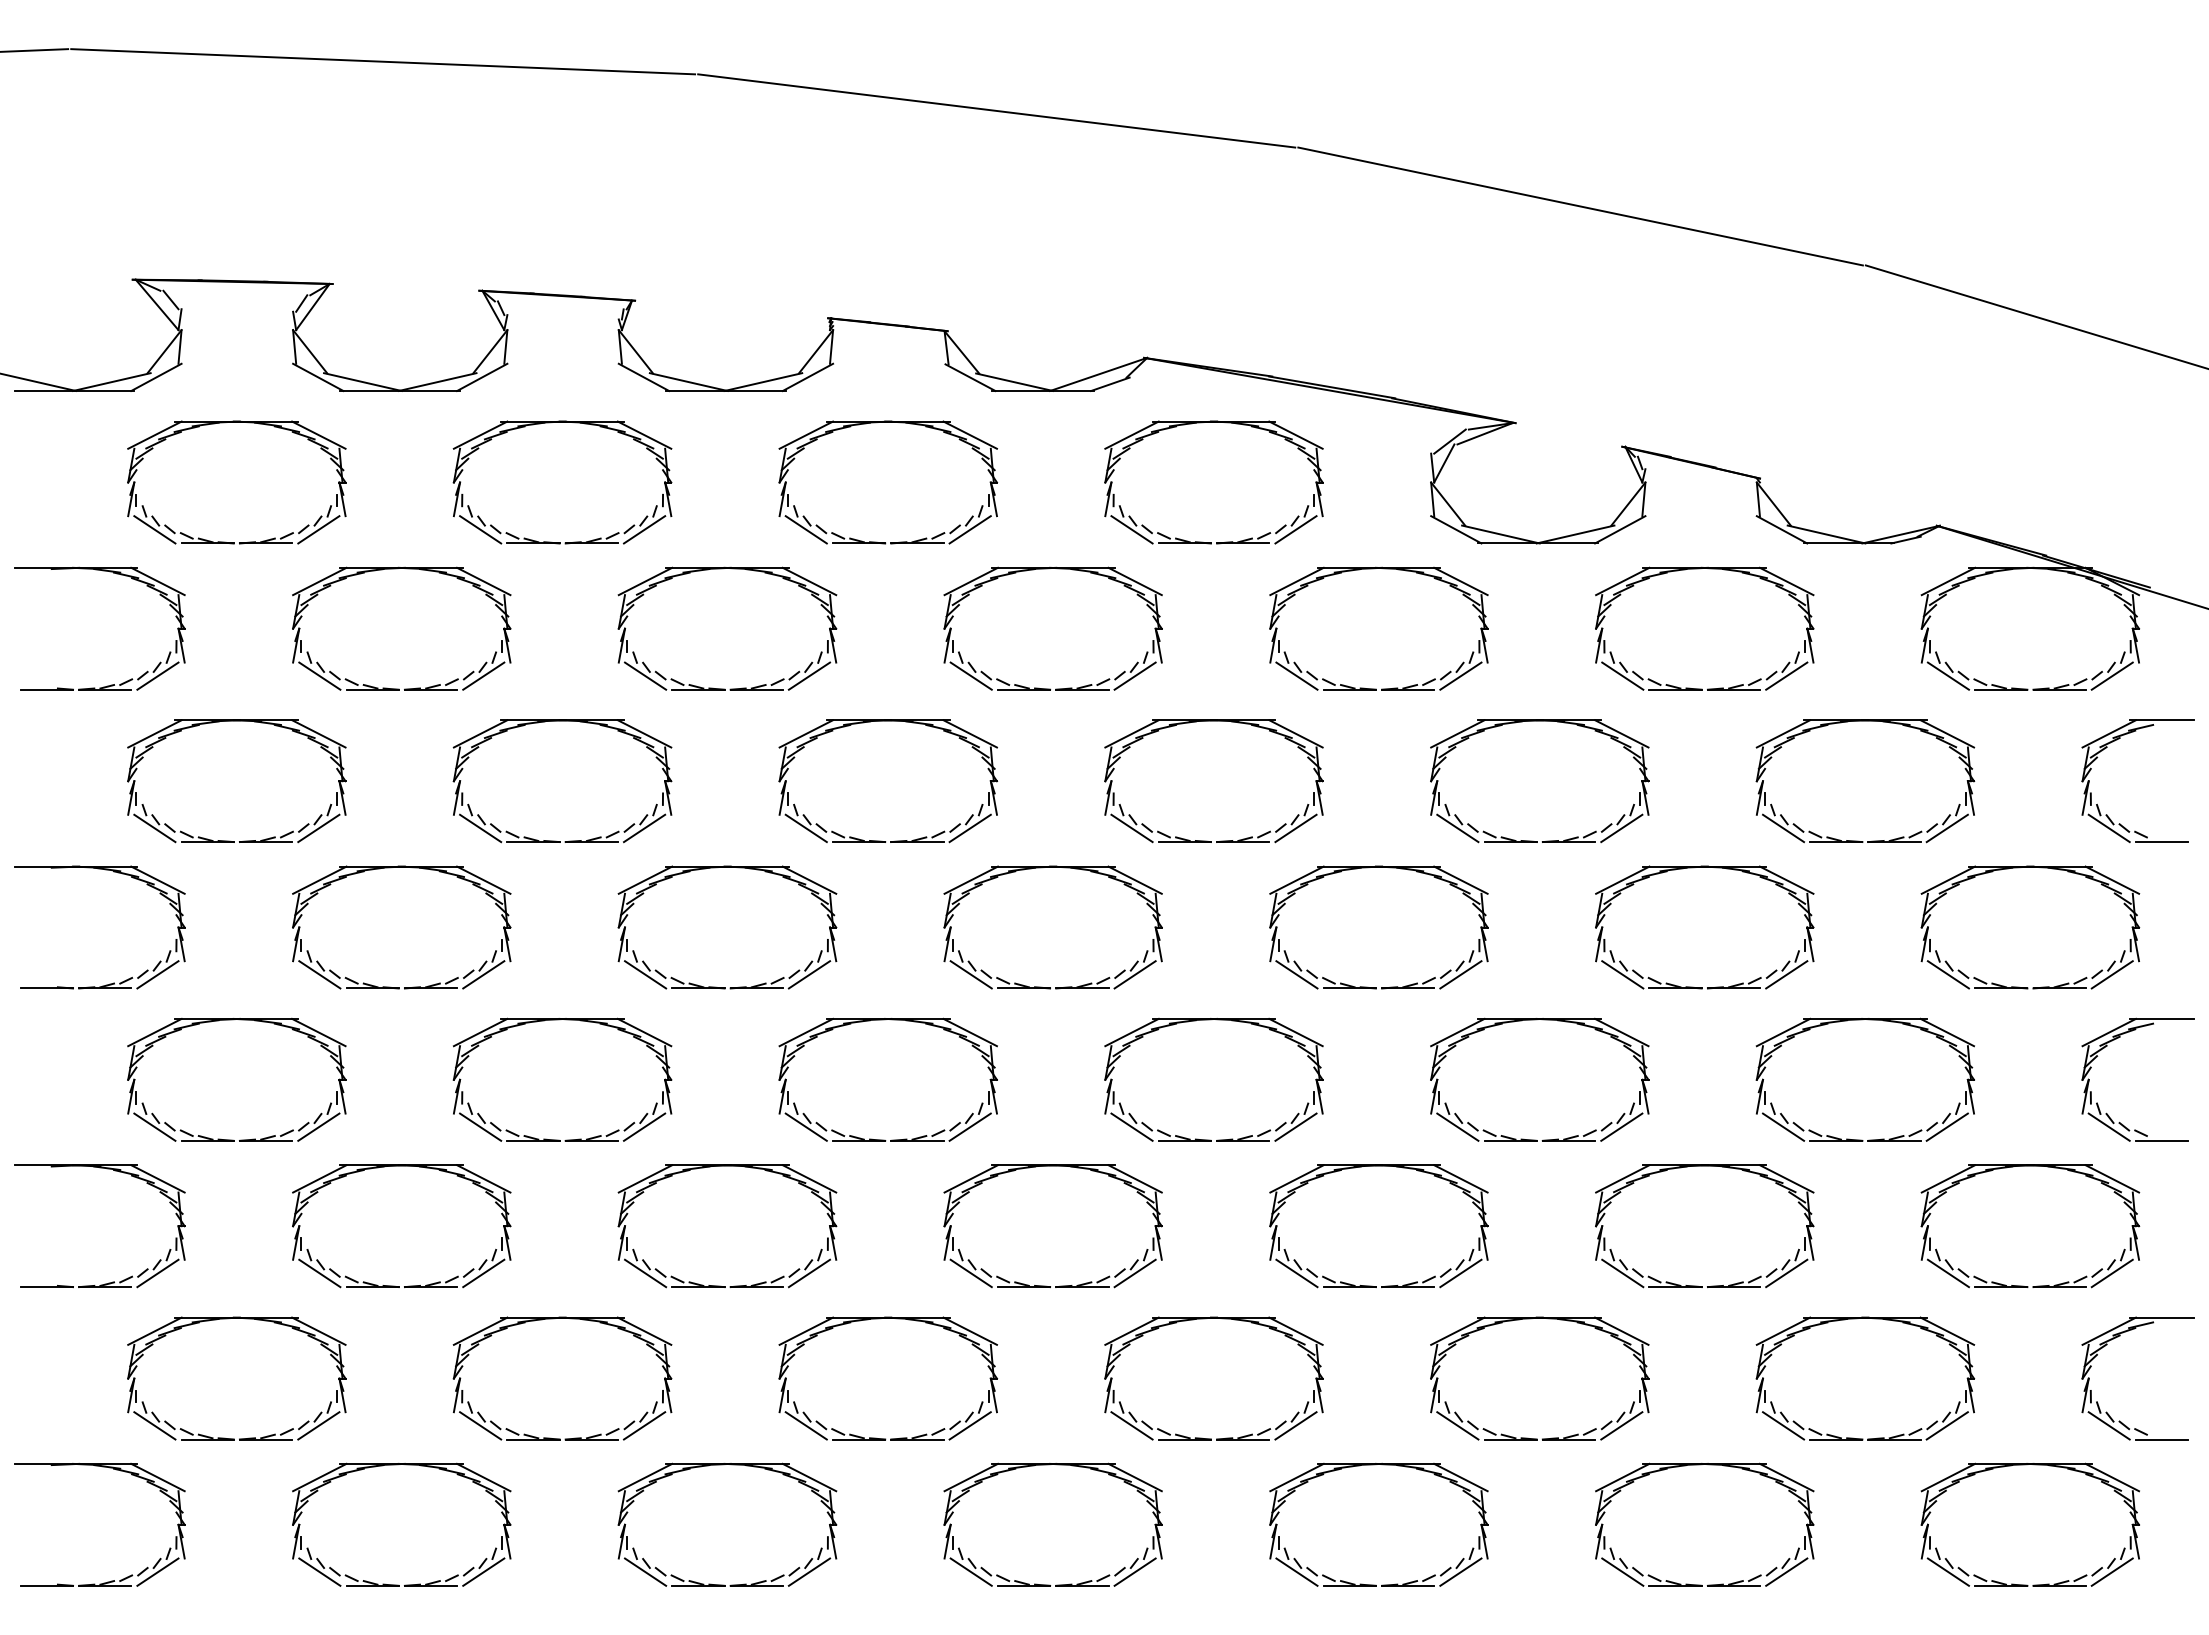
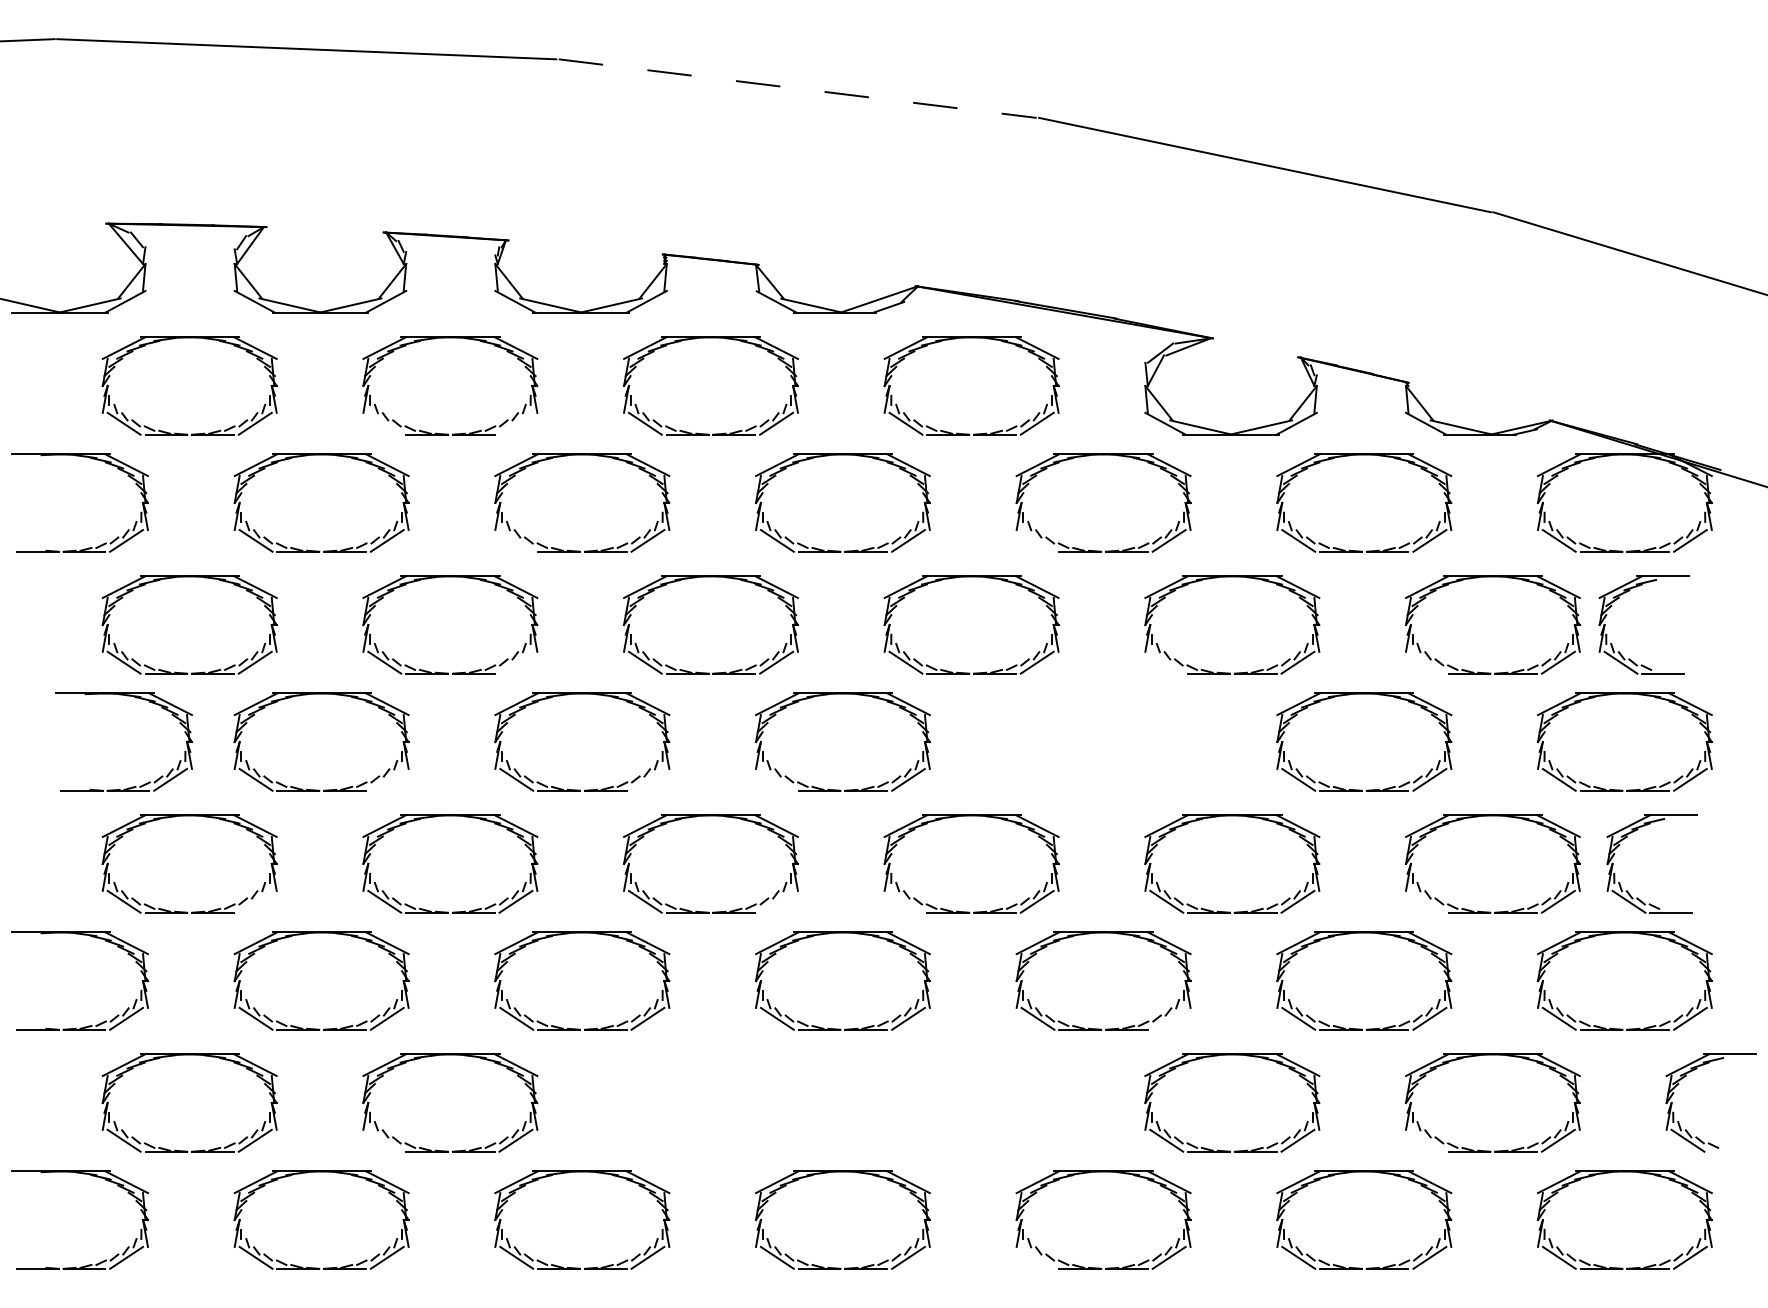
line: (996, 110) -> (797, 88), solid -> dashed
line: (480, 529) -> (384, 423), removed
line: (643, 529) -> (515, 423), removed
line: (645, 675) -> (516, 540), removed
line: (1296, 675) -> (1037, 540), removed
part: (2106, 749) -> (1618, 599), moved
line: (643, 828) -> (515, 662), removed
line: (1457, 828) -> (1166, 662), removed
line: (1782, 828) -> (1426, 662), removed
part: (1378, 868) -> (1103, 694), removed
part: (115, 873) -> (136, 698), moved
line: (482, 974) -> (386, 779), removed
line: (808, 974) -> (647, 779), removed
line: (970, 974) -> (776, 779), removed
part: (2107, 1046) -> (1627, 837), moved
line: (317, 1126) -> (254, 901), removed
line: (970, 1126) -> (776, 901), removed
line: (1131, 1126) -> (905, 901), removed
line: (1782, 1126) -> (1426, 901), removed
line: (1460, 1273) -> (1168, 1018), removed
part: (887, 1319) -> (710, 1055), removed
part: (1213, 1319) -> (971, 1055), removed
line: (480, 1425) -> (384, 1140), removed
line: (1782, 1425) -> (1426, 1140), removed
line: (2162, 1439) -> (1730, 1151), removed
line: (1296, 1571) -> (1037, 1257), removed

